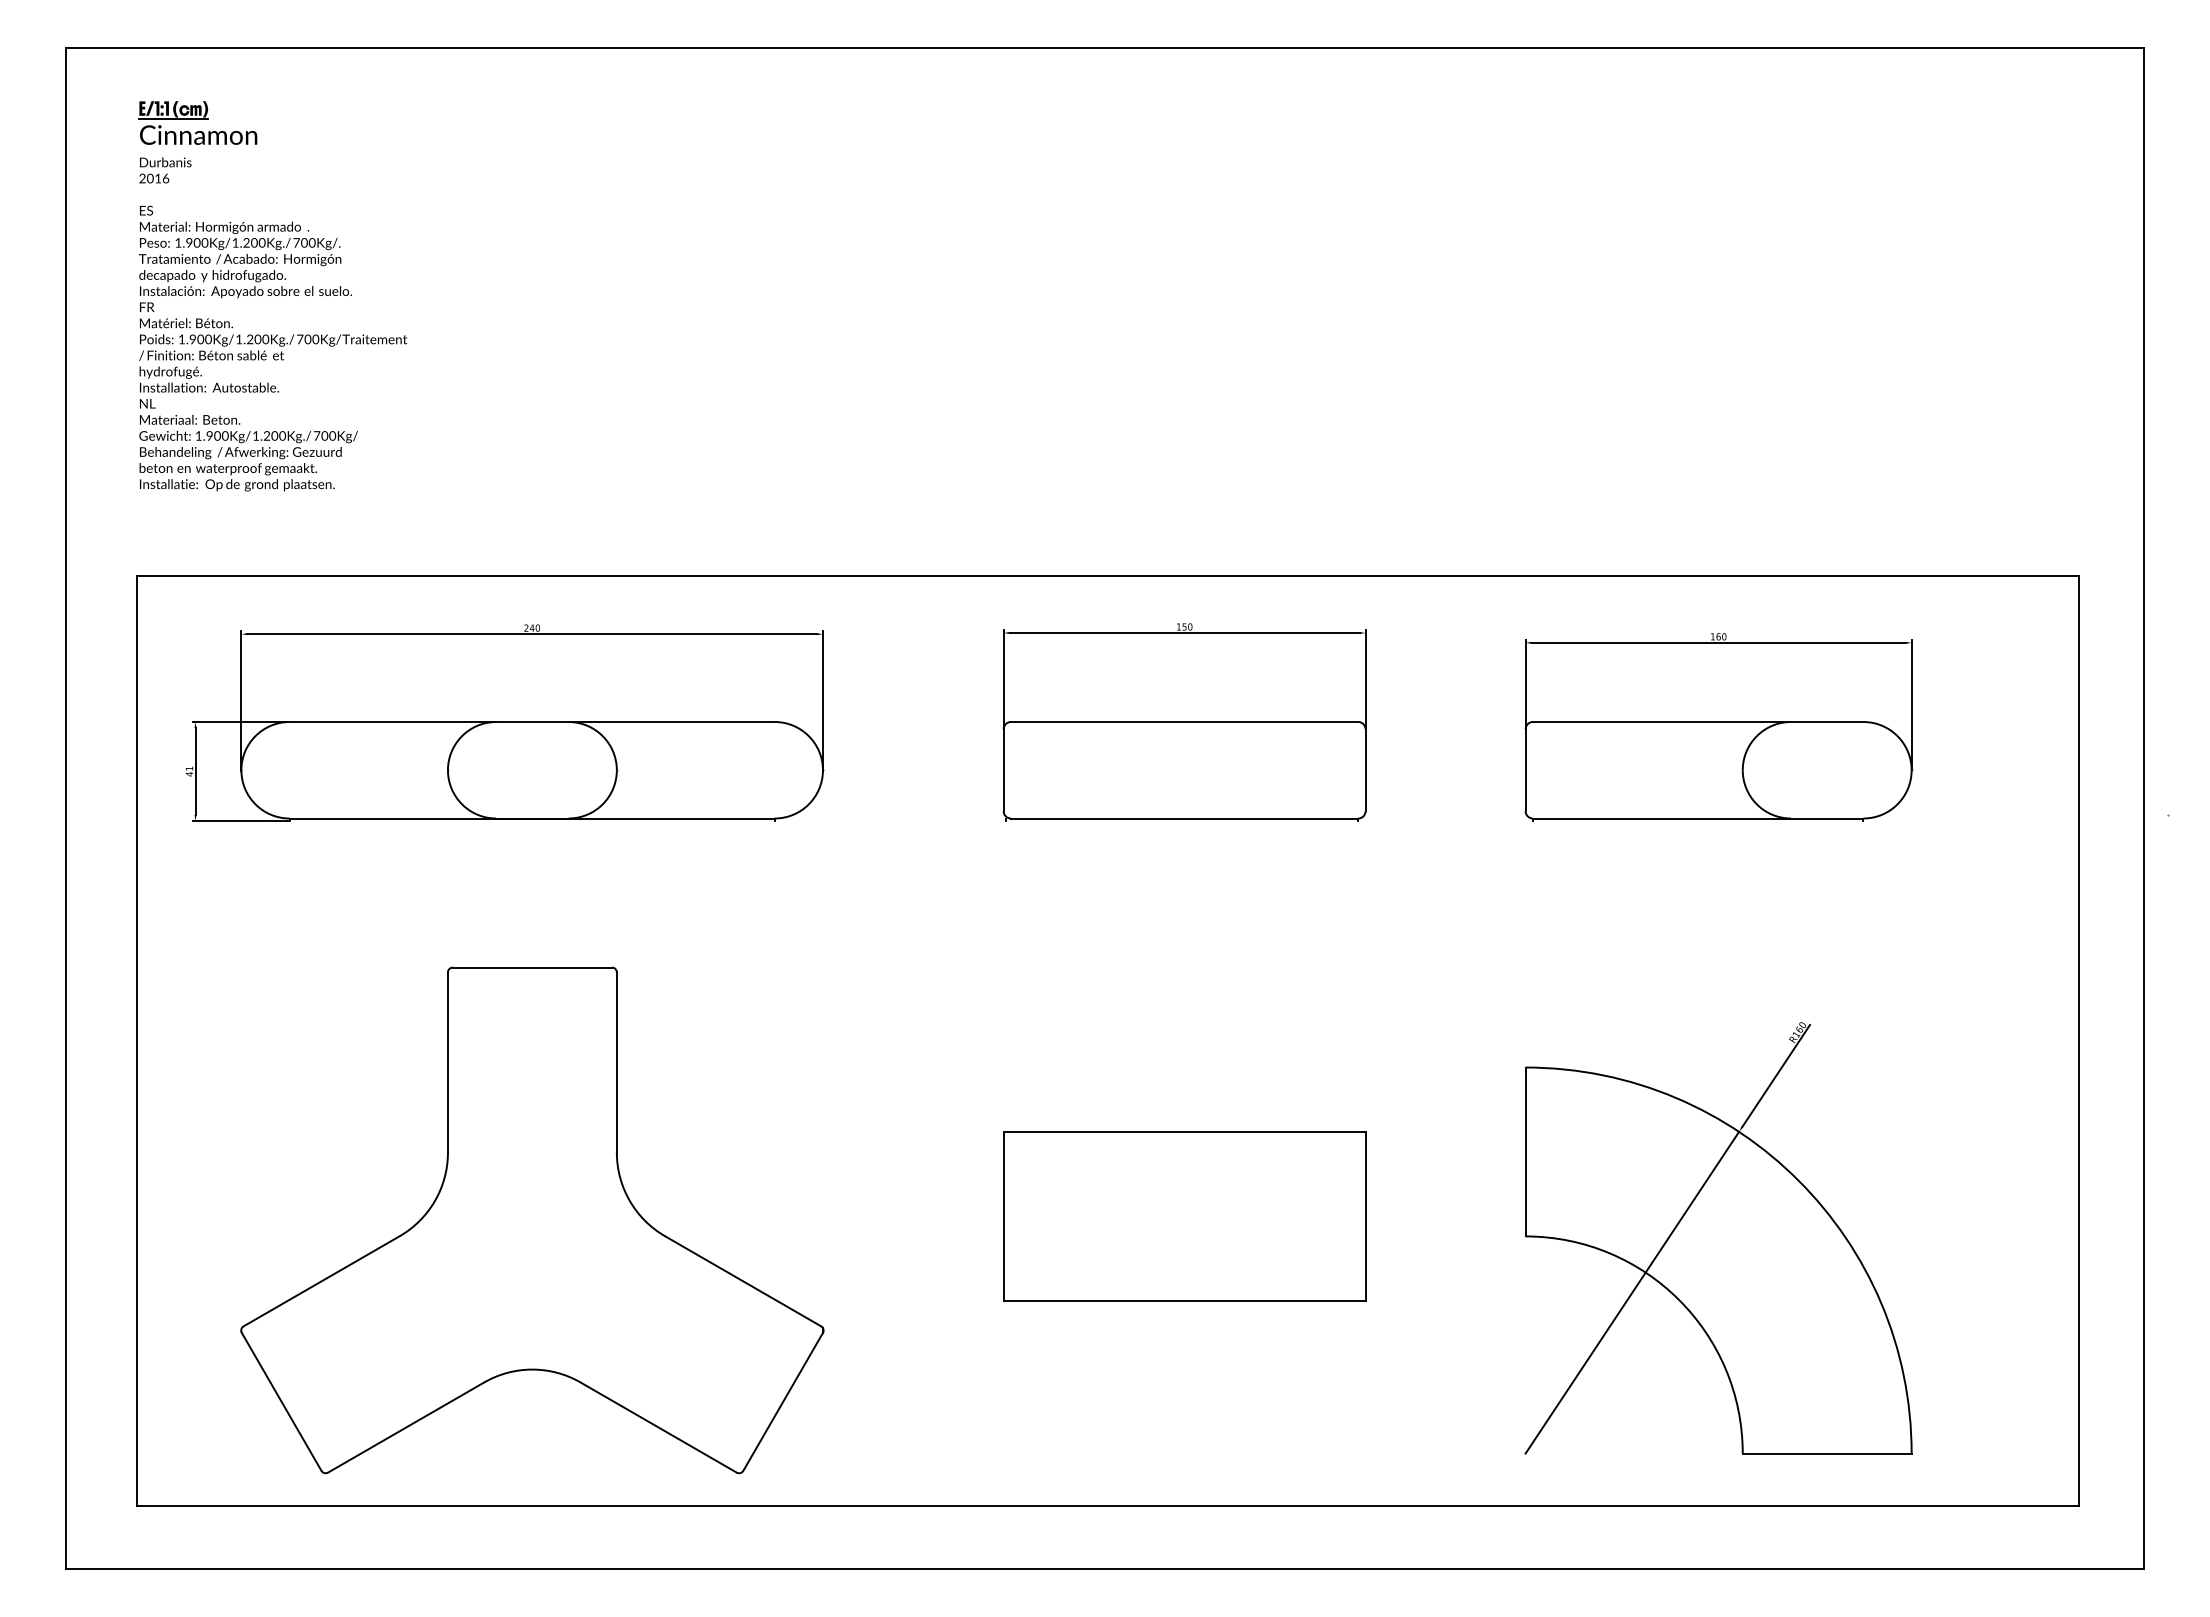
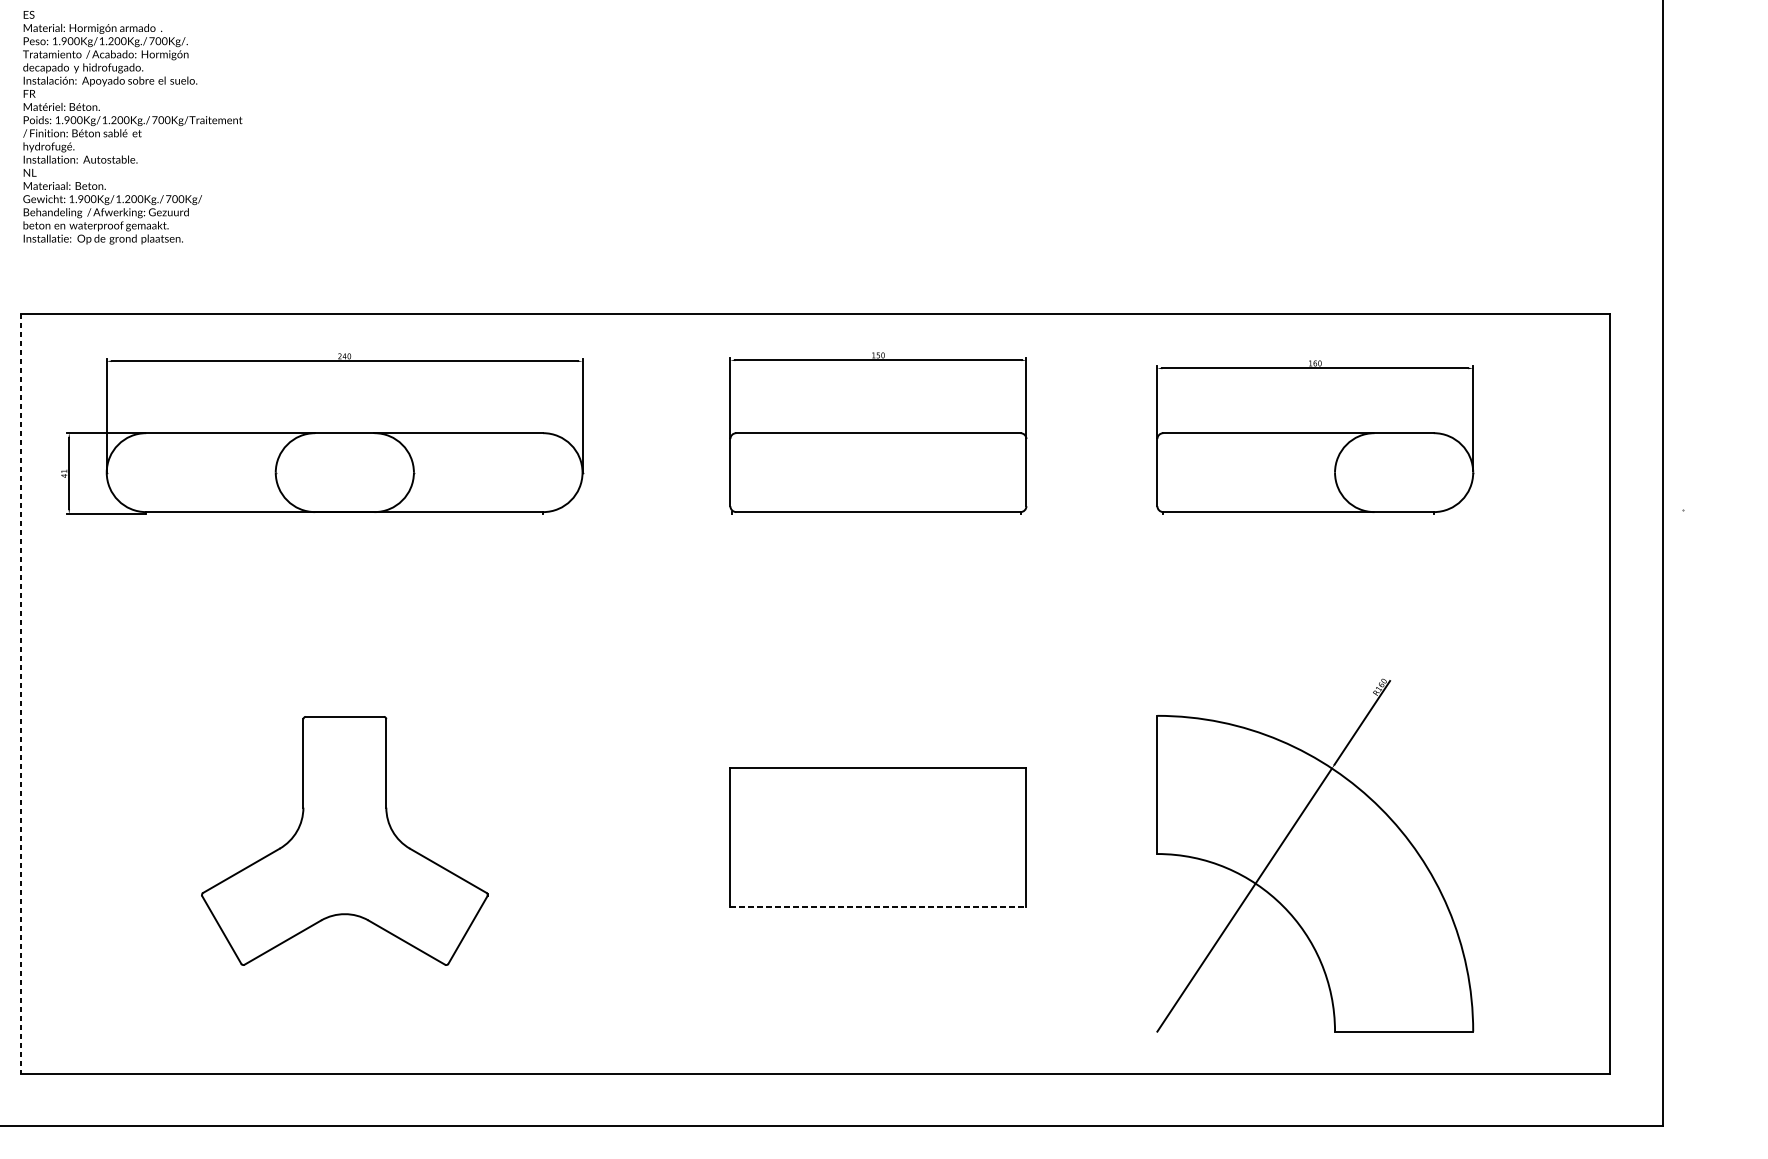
line: (136, 1040) -> (20, 693), solid -> dashed
part: (532, 1220) -> (344, 840), size x0.6
line: (1184, 1300) -> (878, 906), solid -> dashed

